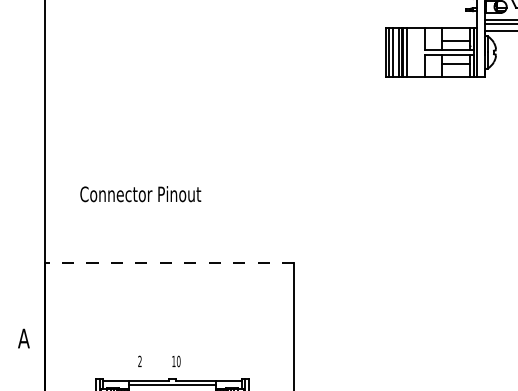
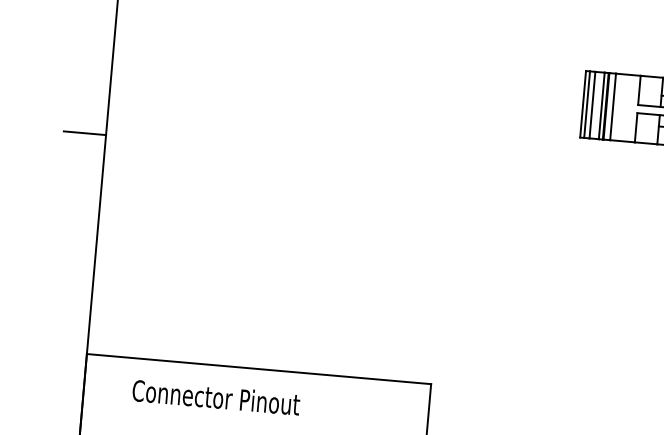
line: (29, 104) -> (84, 133), added
text: (140, 194) -> (215, 398), moved
line: (169, 263) -> (258, 369), dashed -> solid

